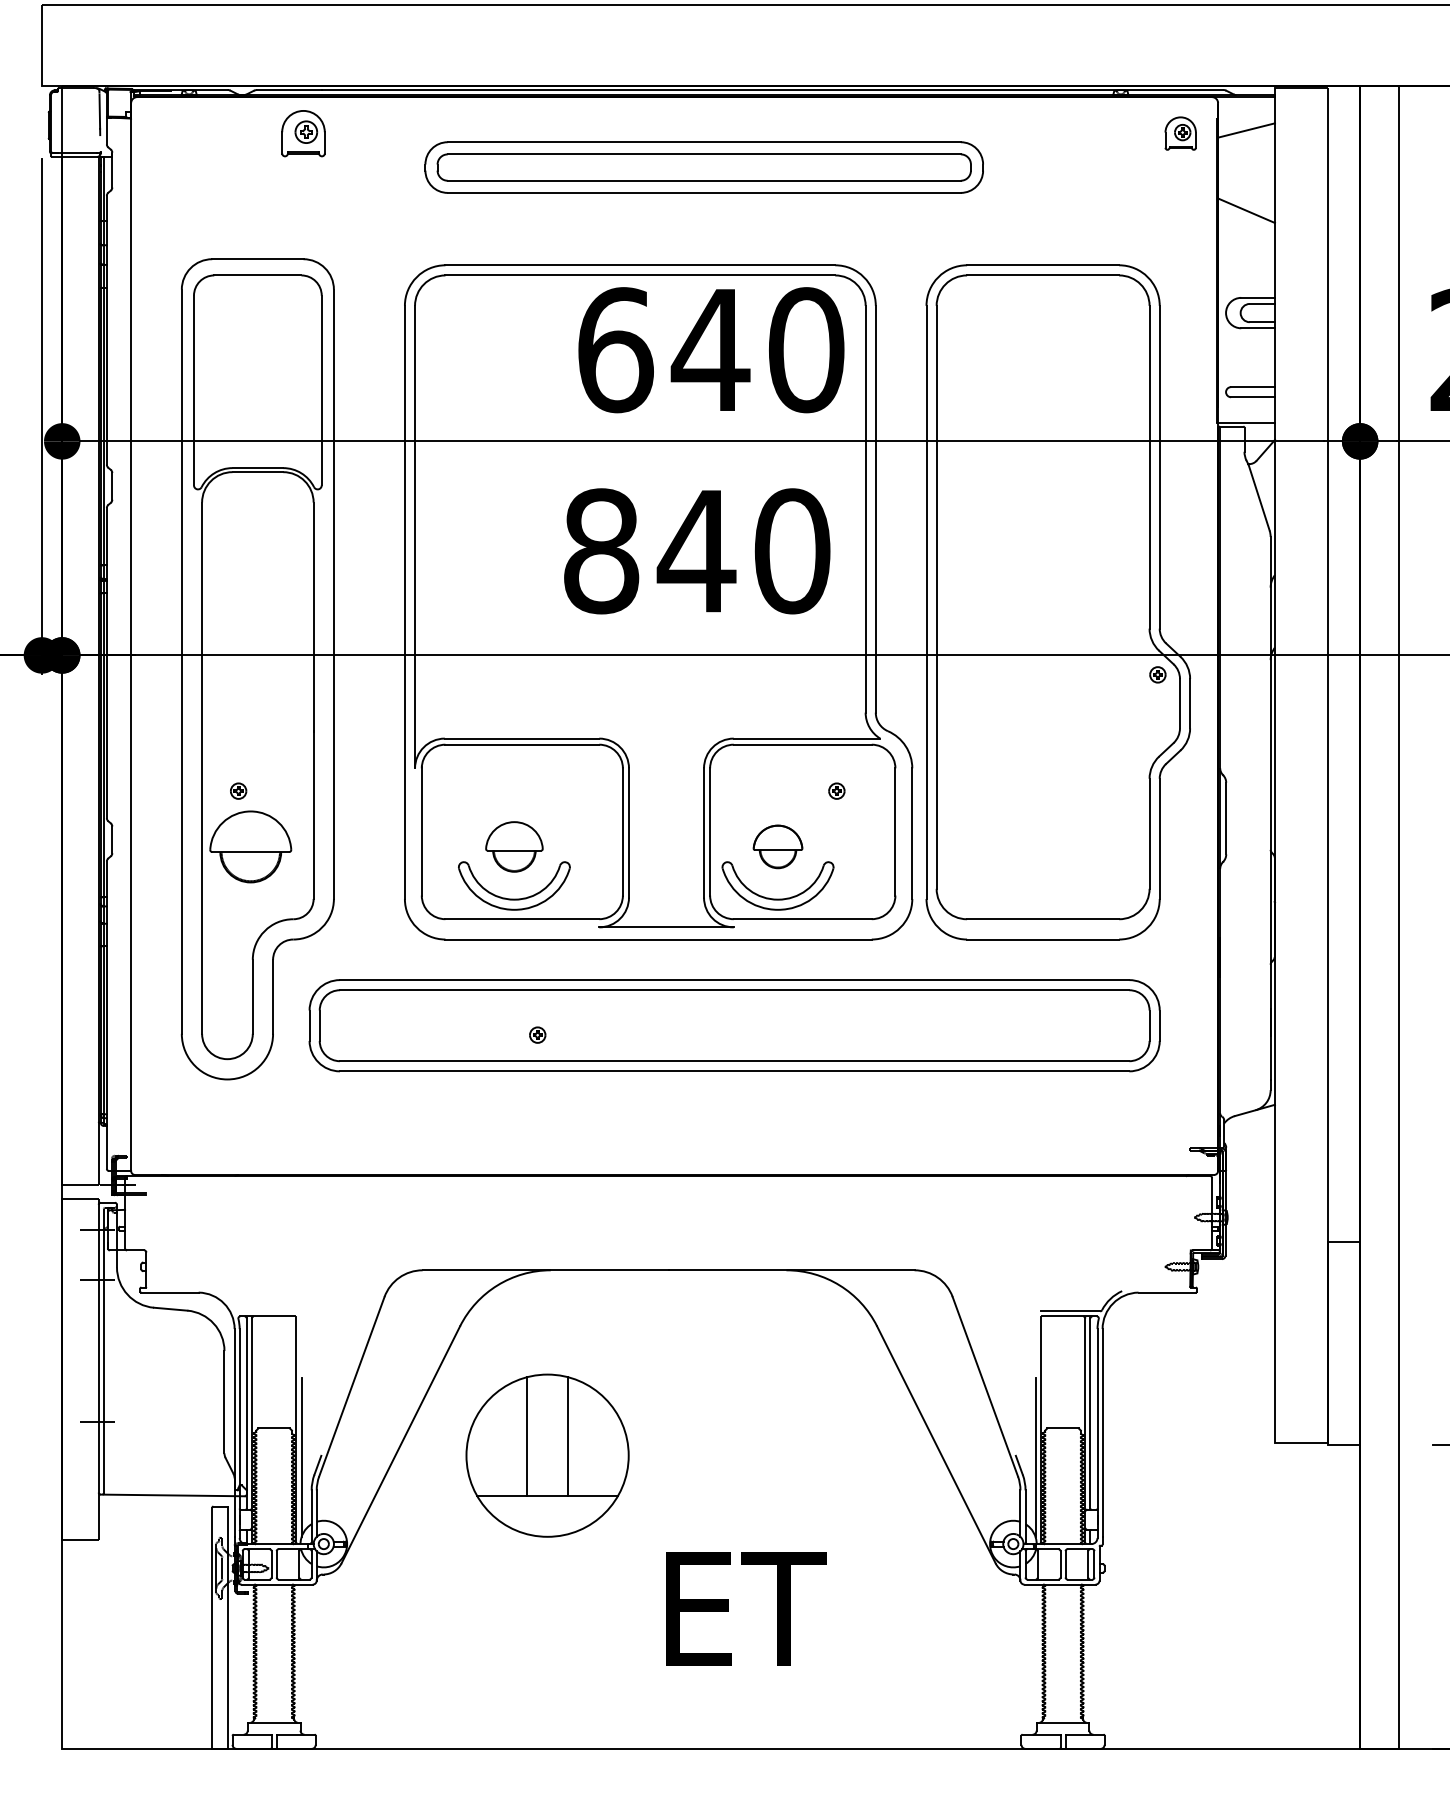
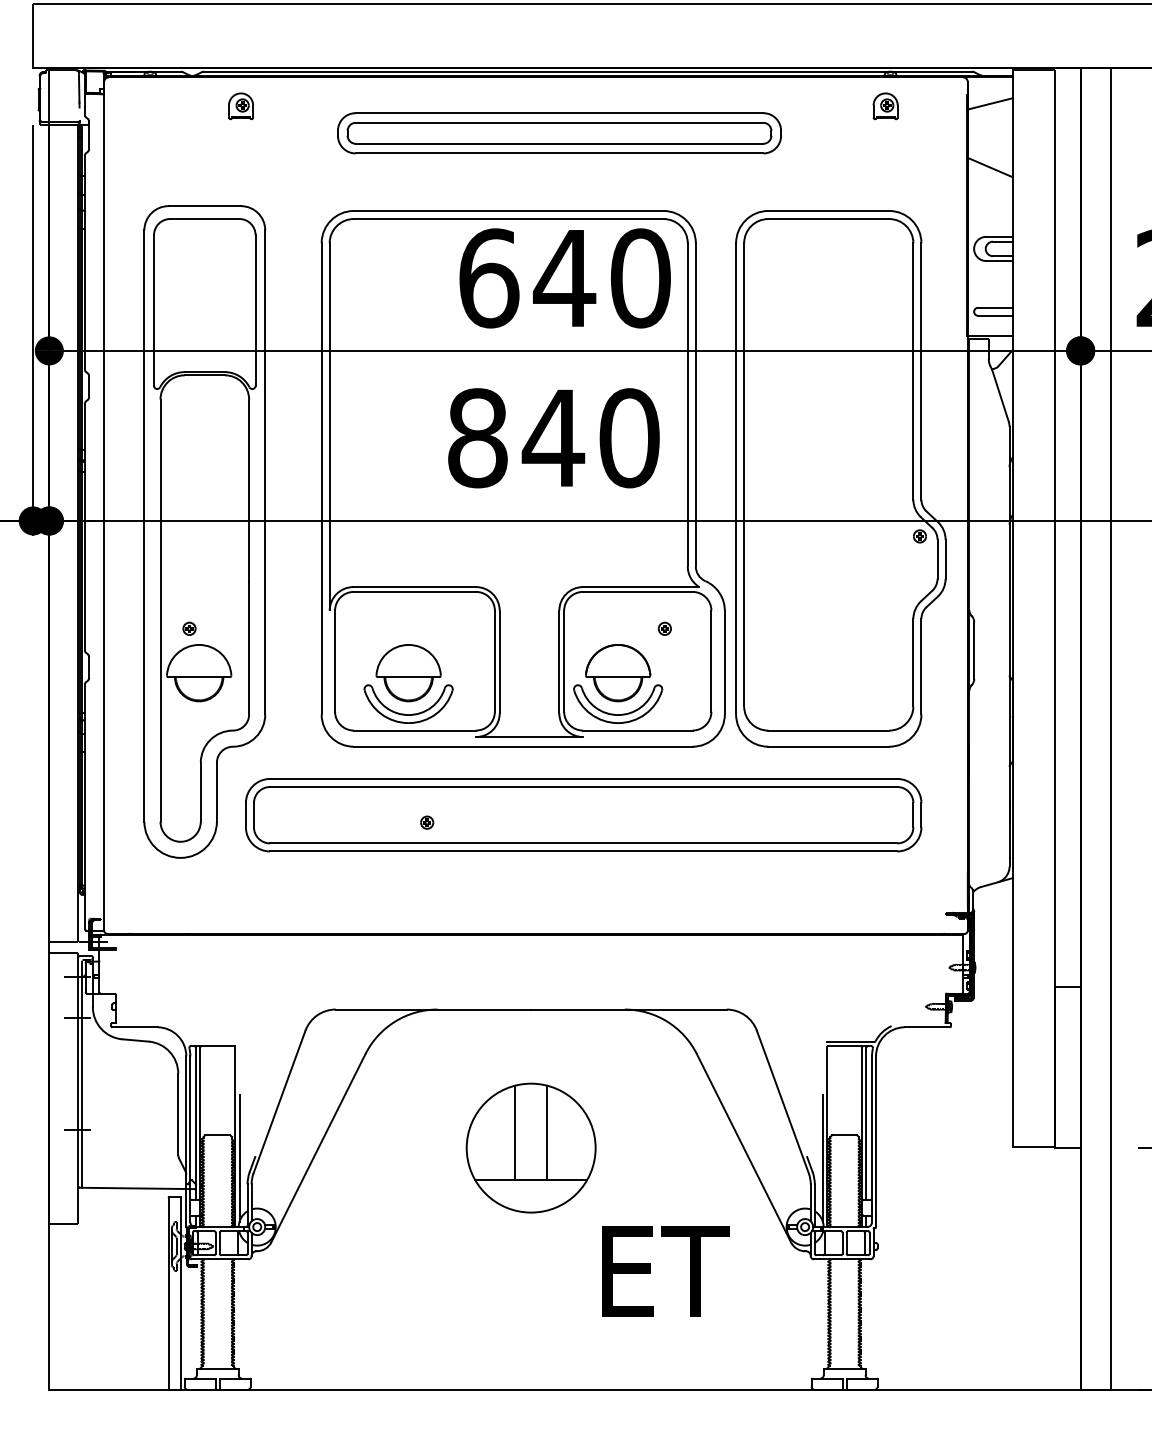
part: (303, 133) -> (241, 106), size x0.71
part: (1180, 133) -> (885, 106), moved
part: (514, 846) -> (408, 672), size x1.43
part: (777, 846) -> (617, 672), size x1.67
part: (547, 1455) -> (531, 1147), moved
text: (746, 1608) -> (665, 1271), moved

